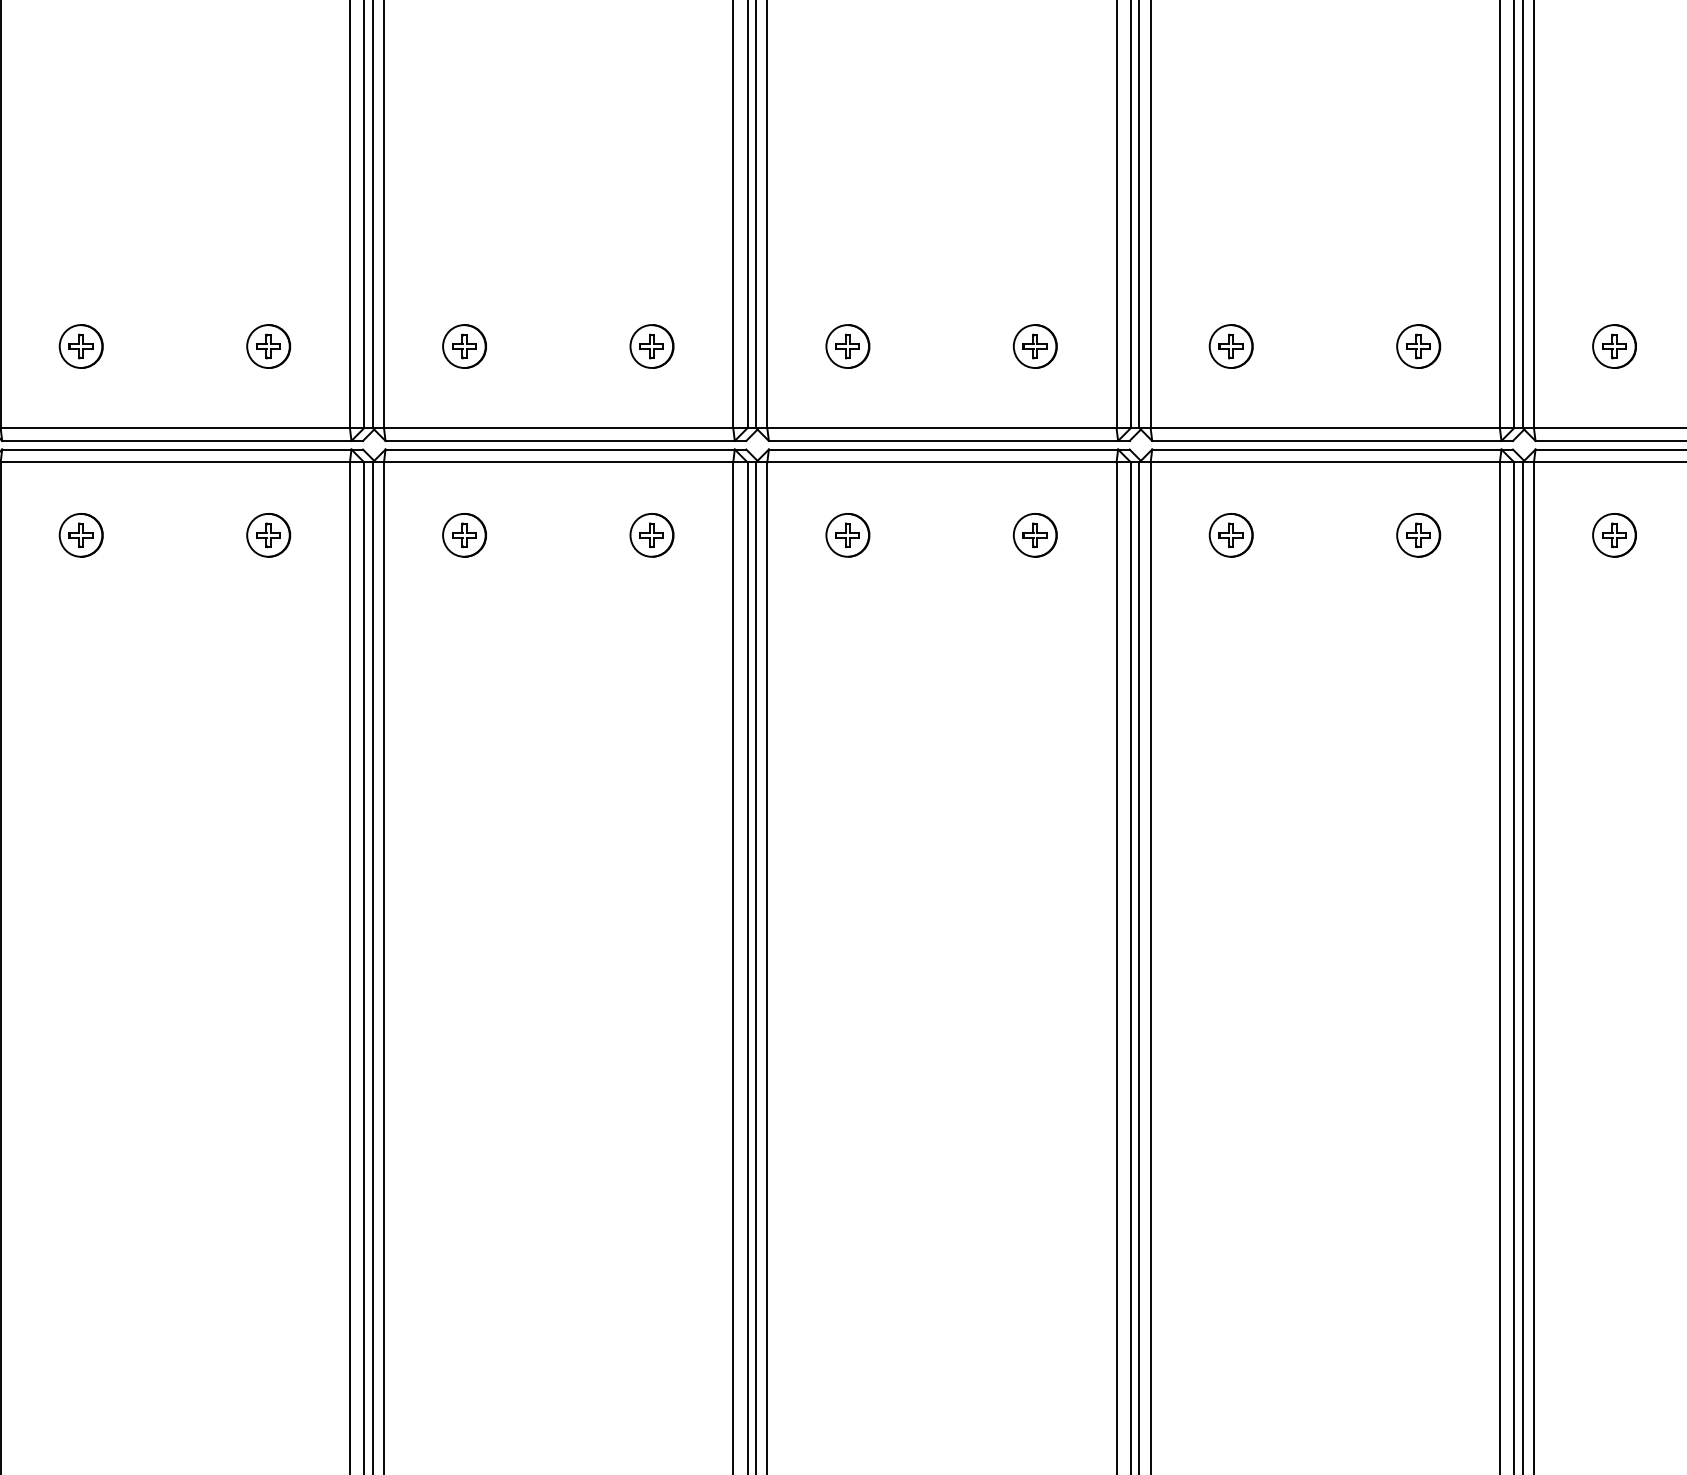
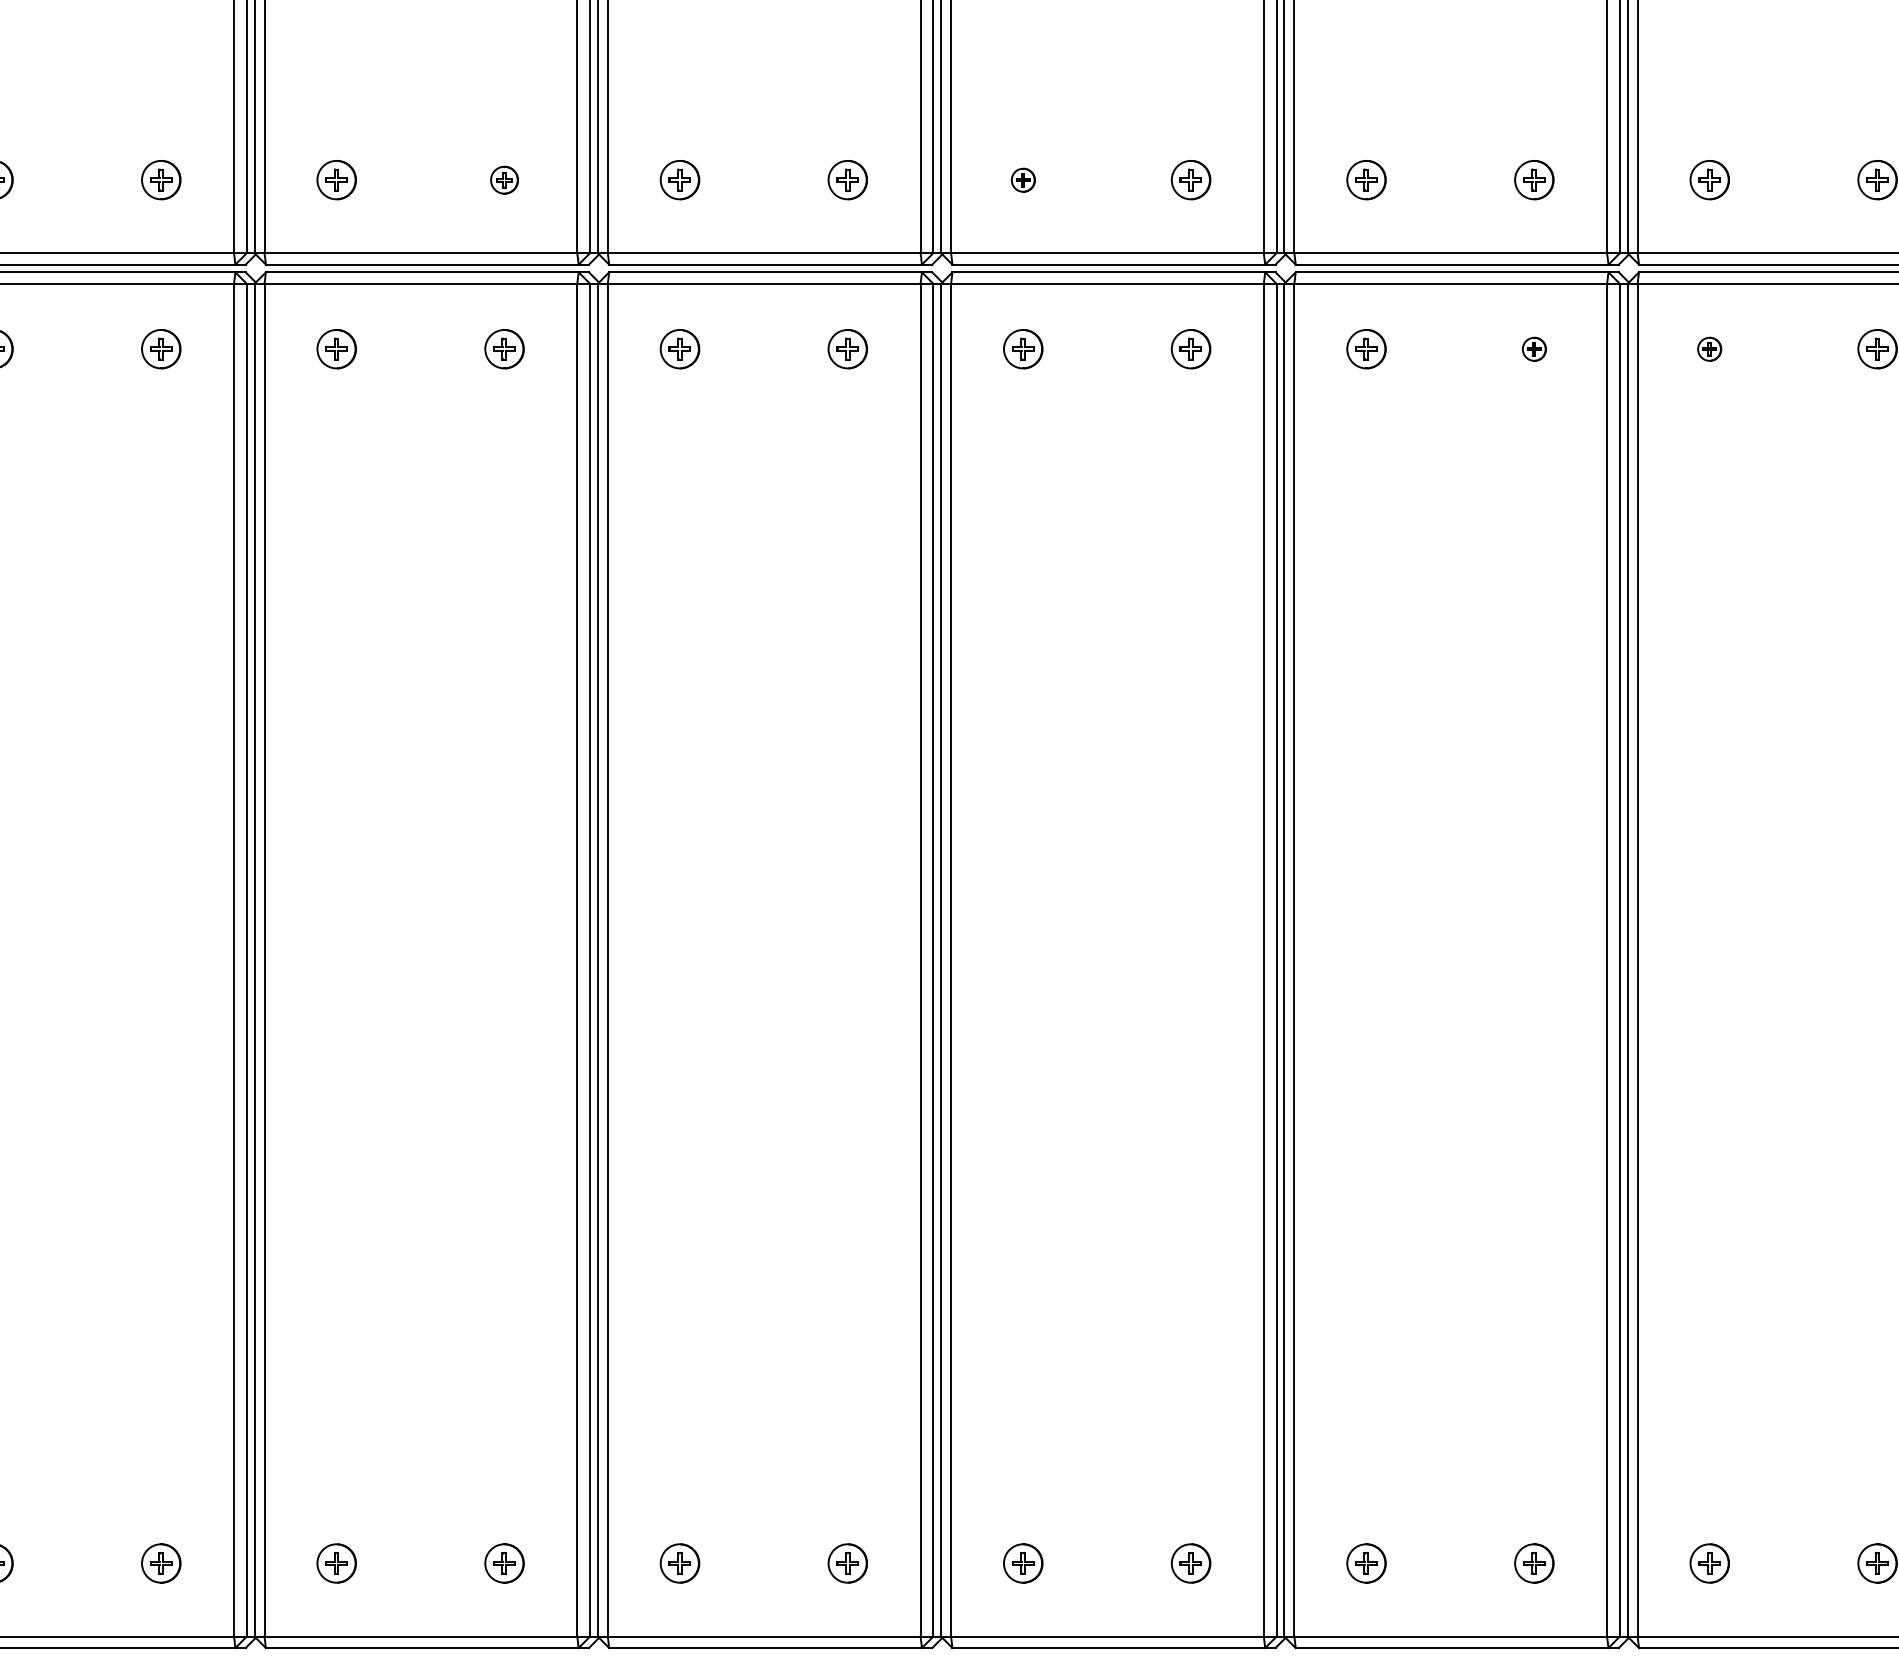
part: (268, 346) -> (504, 180), size x0.7
part: (848, 346) -> (1023, 180), size x0.6
part: (1418, 535) -> (1534, 349), size x0.6
part: (1614, 535) -> (1709, 349), size x0.6

